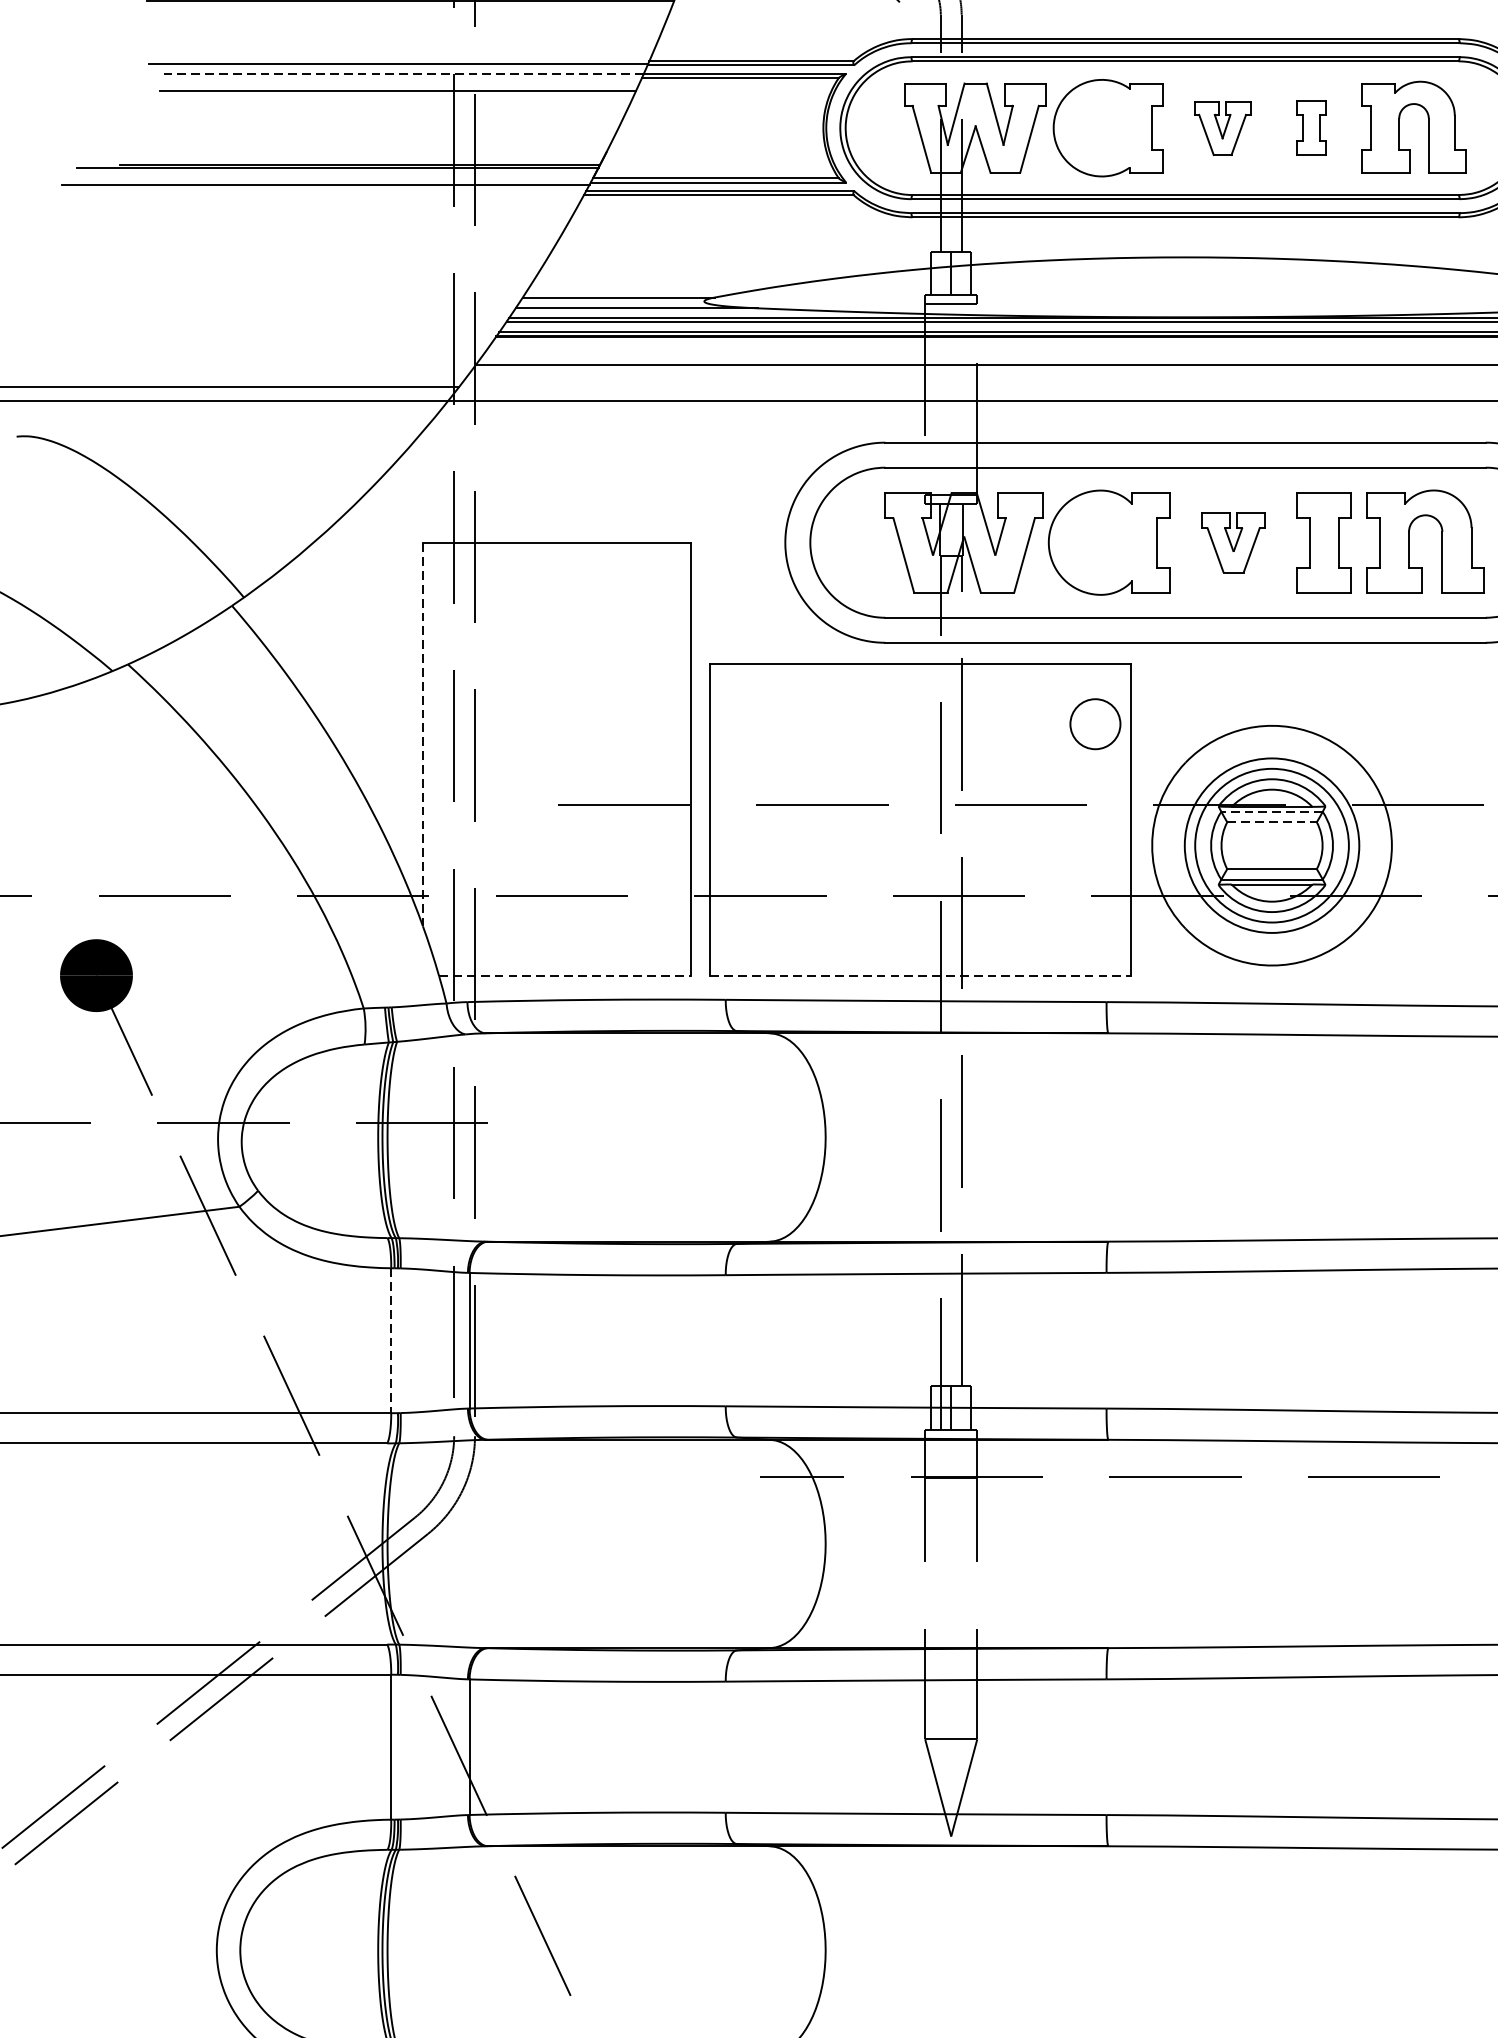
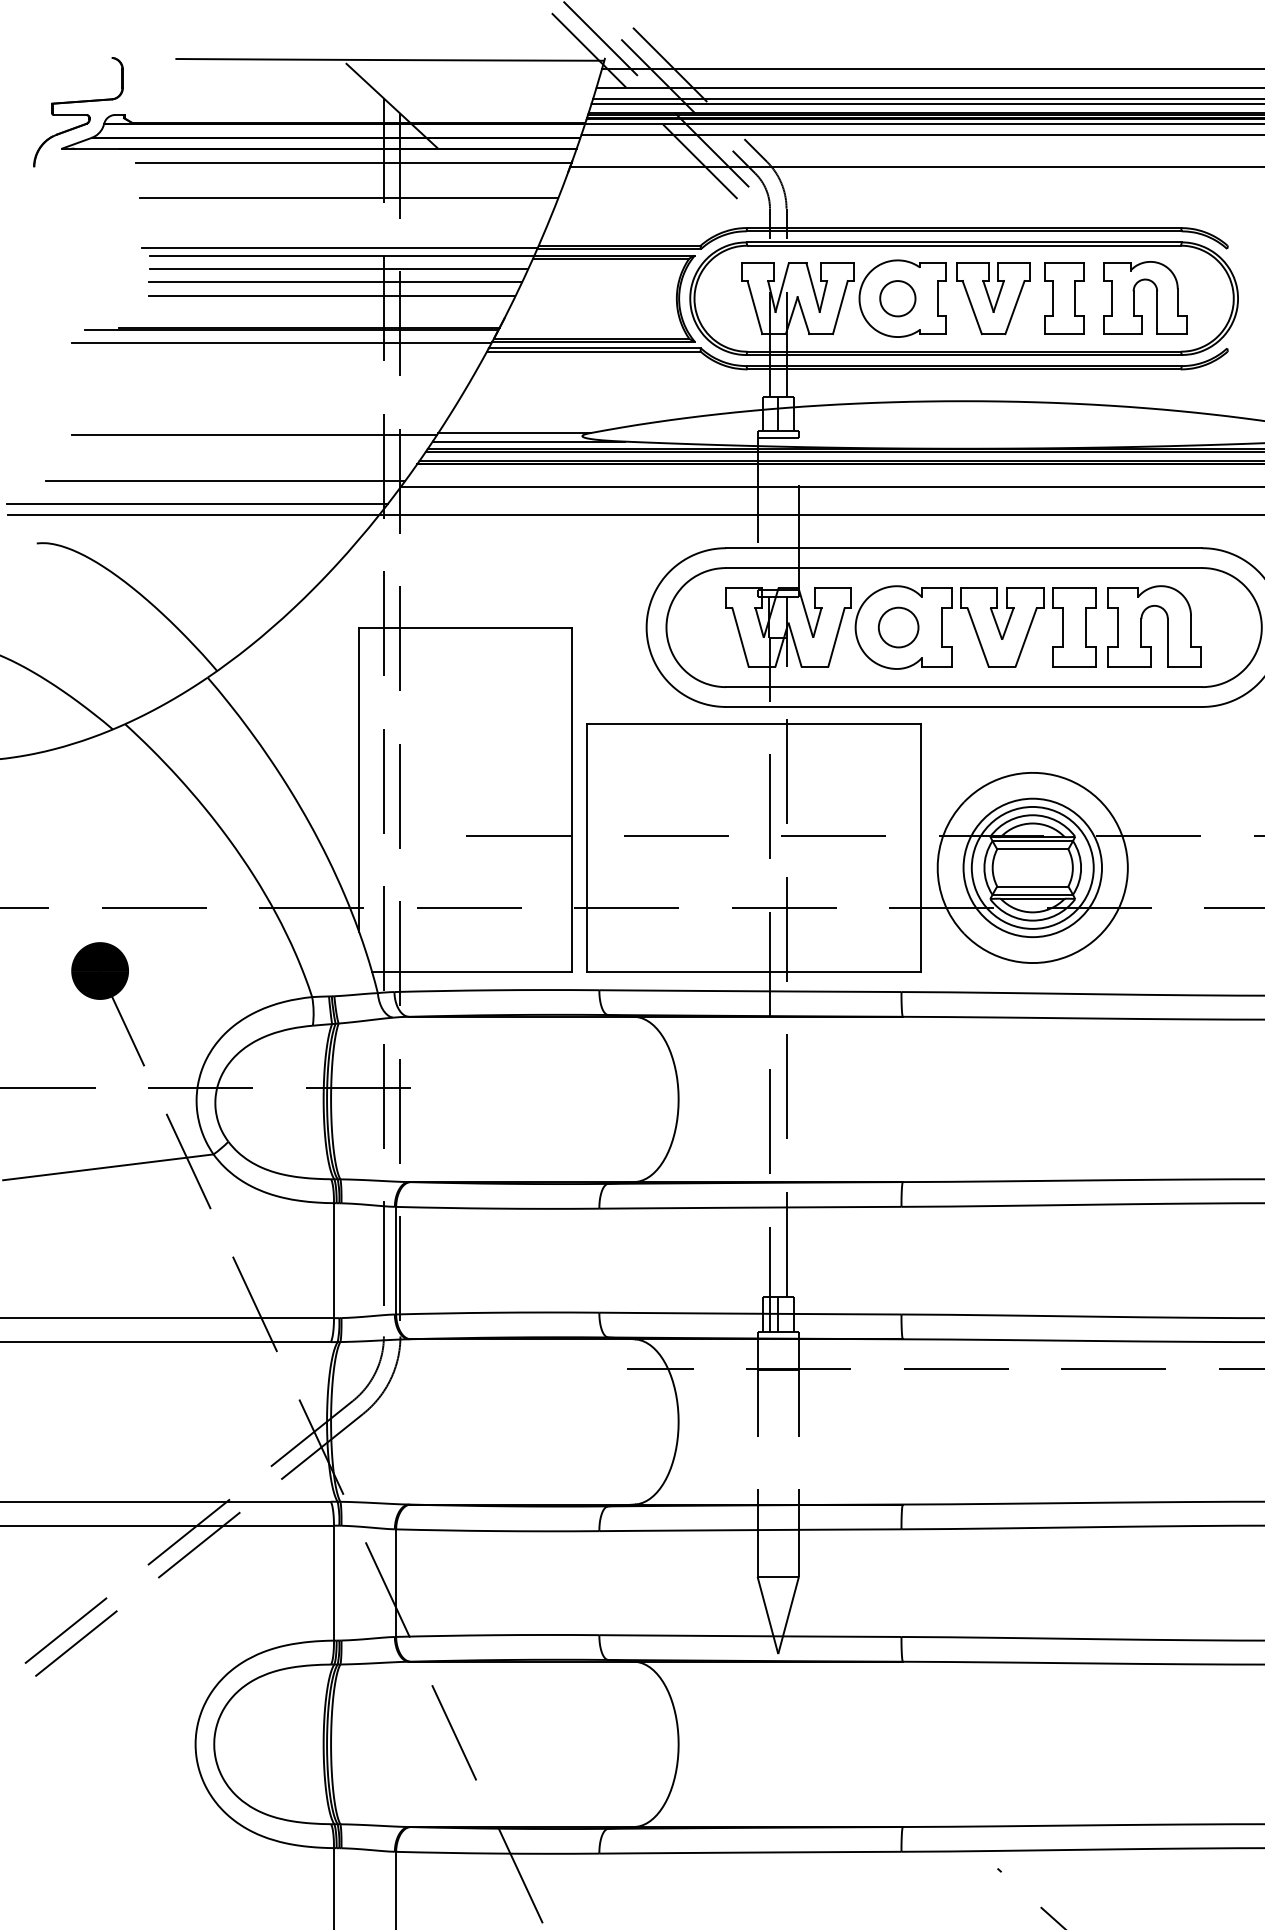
line: (400, 73) -> (341, 255), dashed -> solid
line: (393, 106) -> (335, 281), added
line: (388, 125) -> (331, 296), added
part: (1101, 127) -> (897, 298), added
part: (1222, 127) -> (993, 298), size x1.67
part: (1312, 127) -> (1064, 298), size x1.67
line: (291, 300) -> (254, 435), added
line: (253, 358) -> (224, 481), added
part: (1233, 542) -> (1002, 627), size x1.67
circle: (1095, 724) -> (898, 627), moved
line: (423, 734) -> (359, 779), dashed -> solid
line: (1271, 812) -> (1032, 841), dashed -> solid
line: (1271, 822) -> (1032, 849), dashed -> solid
line: (564, 976) -> (471, 971), dashed -> solid
line: (921, 976) -> (754, 971), dashed -> solid
line: (391, 1341) -> (334, 1261), dashed -> solid

